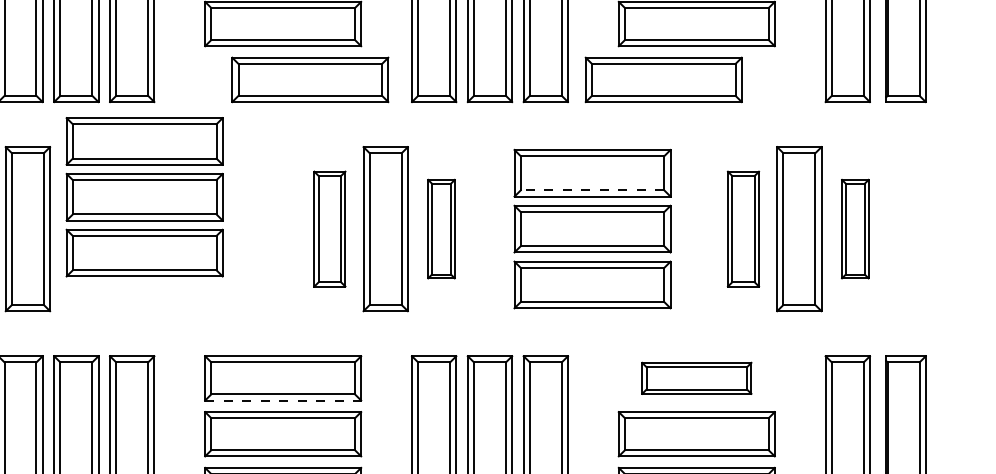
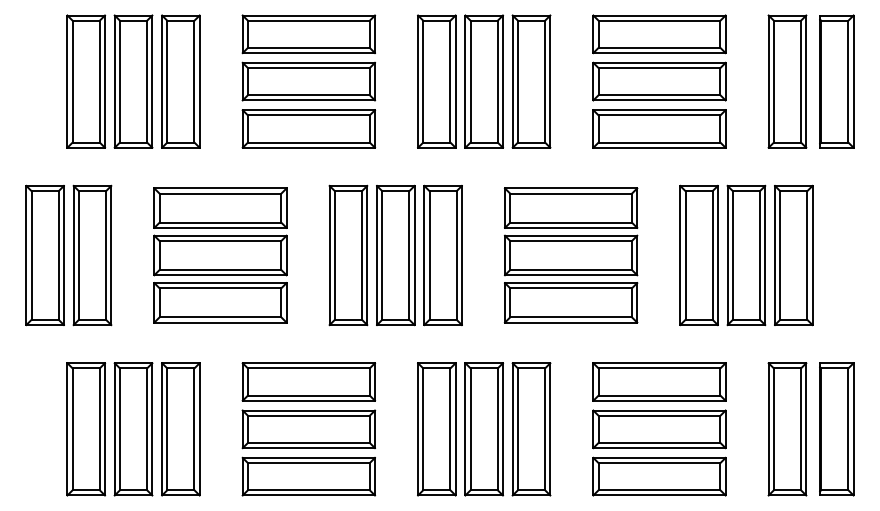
part: (309, 79) -> (308, 128), moved
part: (663, 79) -> (659, 128), moved
line: (593, 190) -> (571, 222), dashed -> solid
part: (144, 197) -> (220, 255), moved
part: (329, 229) -> (348, 255), size x1.43
part: (440, 229) -> (442, 255), size x1.67
part: (742, 229) -> (698, 255), size x1.43
part: (854, 229) -> (793, 255), size x1.67
part: (696, 377) -> (659, 381), size x1.43
line: (283, 400) -> (309, 400), dashed -> solid

